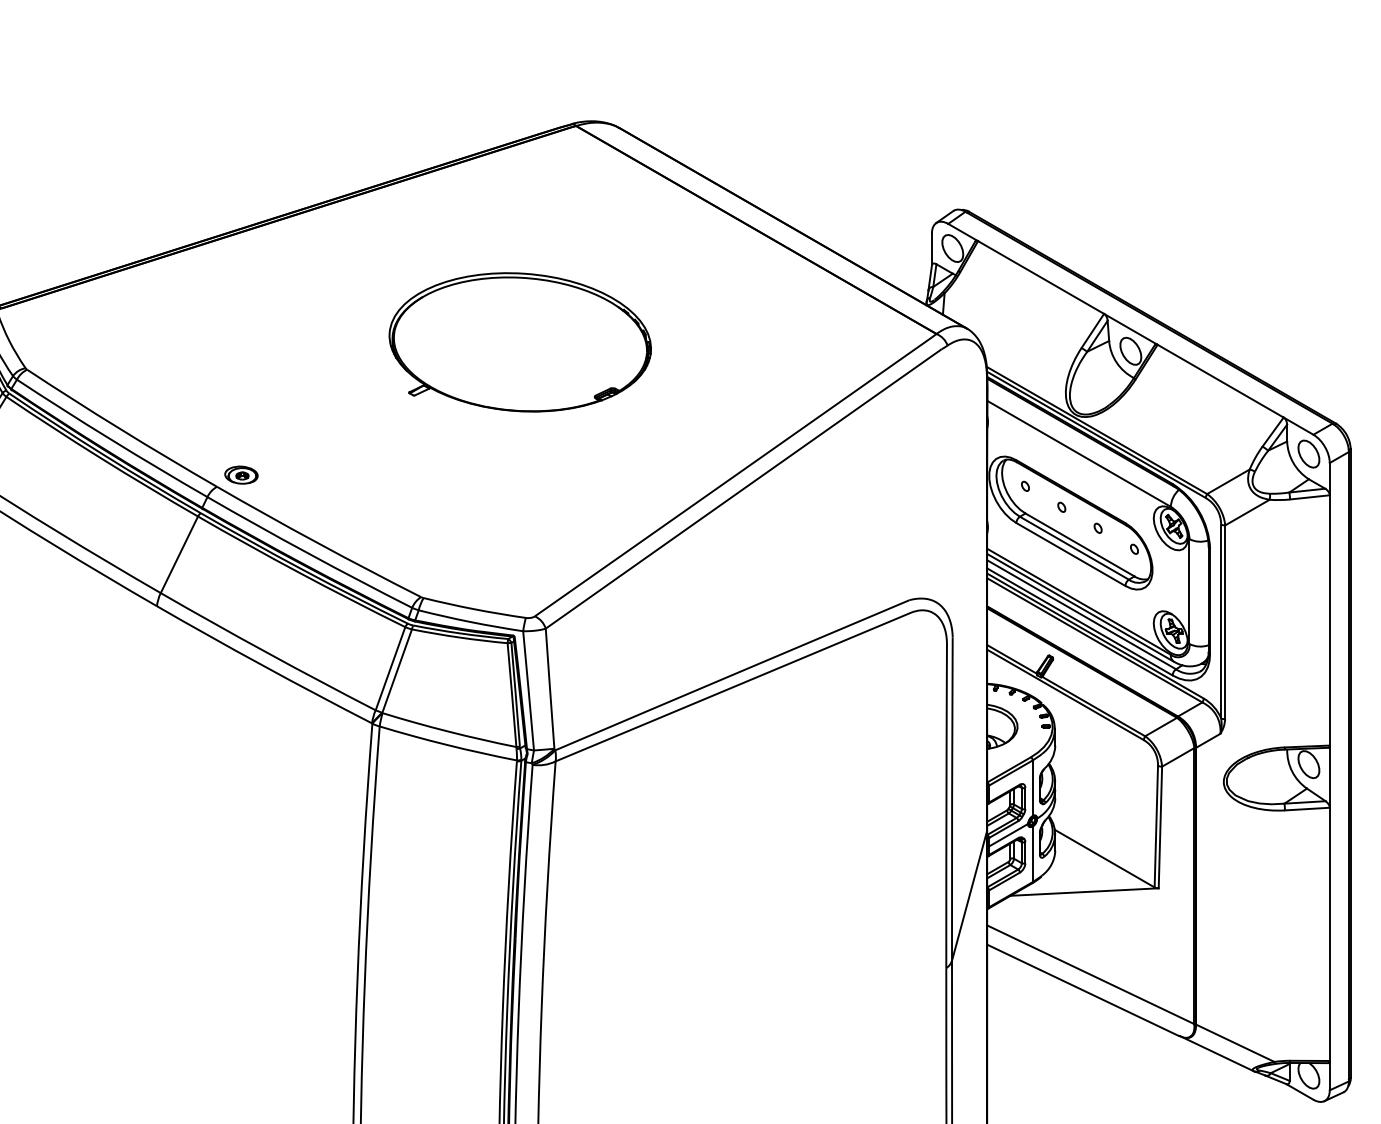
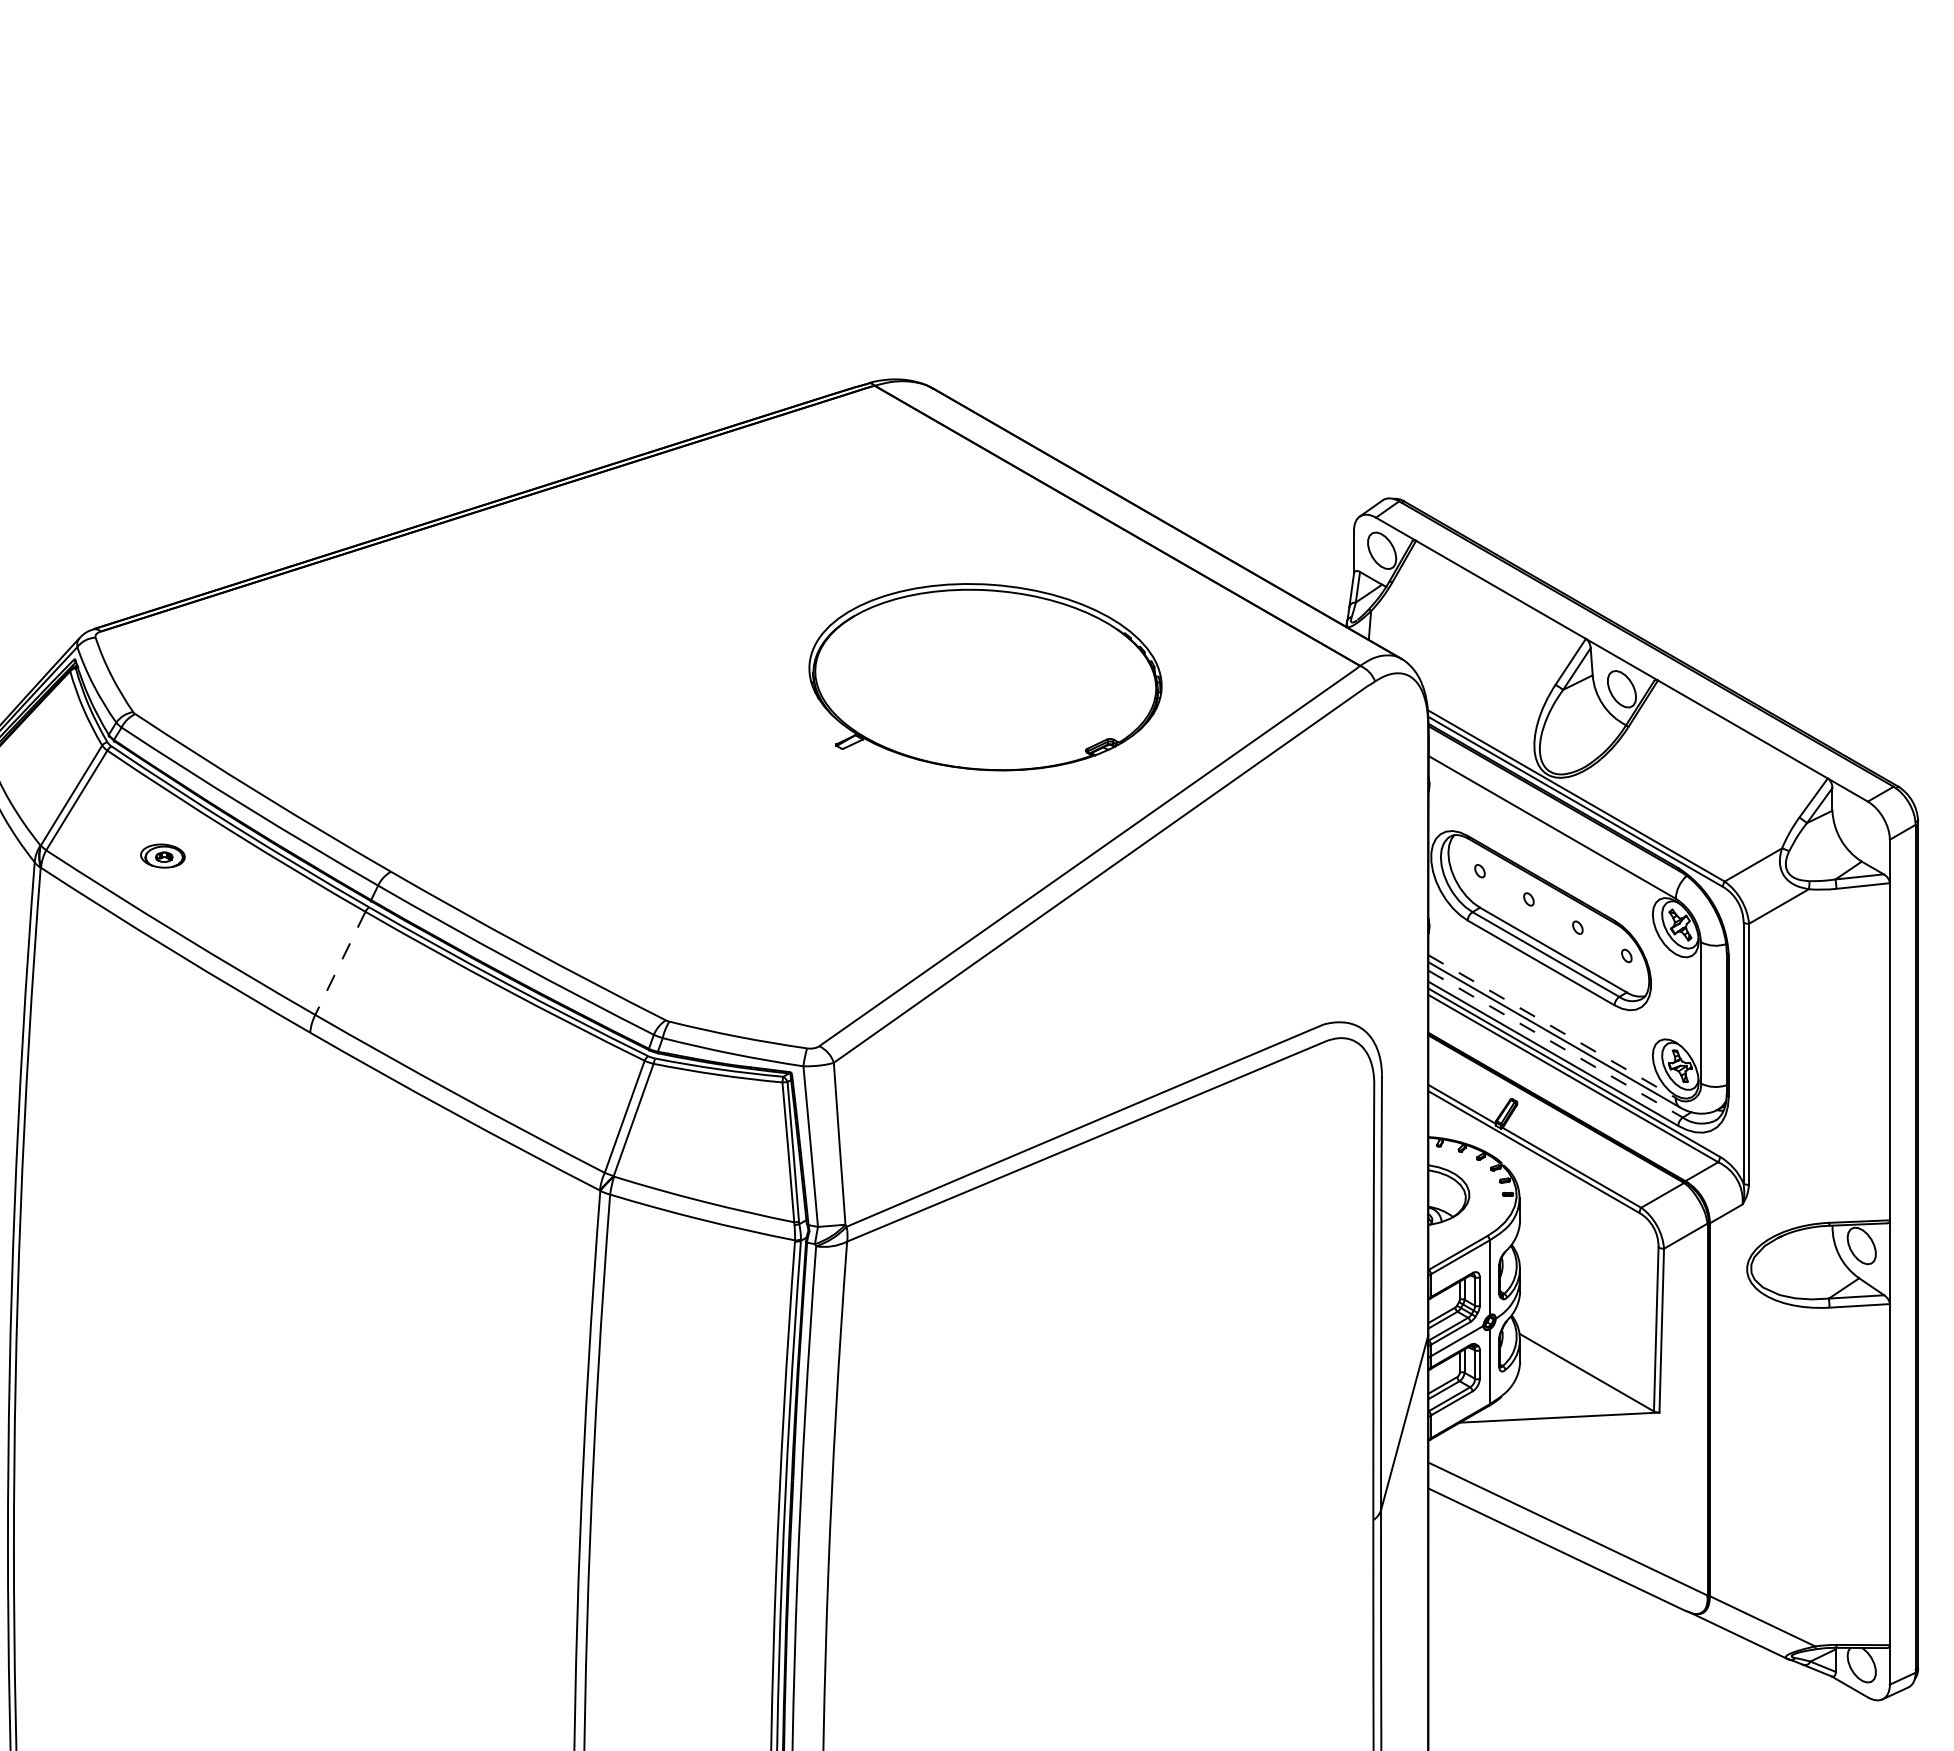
part: (520, 342) -> (985, 677), moved
part: (1308, 453) -> (1861, 827), removed
part: (241, 474) -> (162, 855), moved
line: (179, 554) -> (340, 963), solid -> dashed
line: (1079, 601) -> (1552, 1026), solid -> dashed
line: (1081, 615) -> (1555, 1044), solid -> dashed

